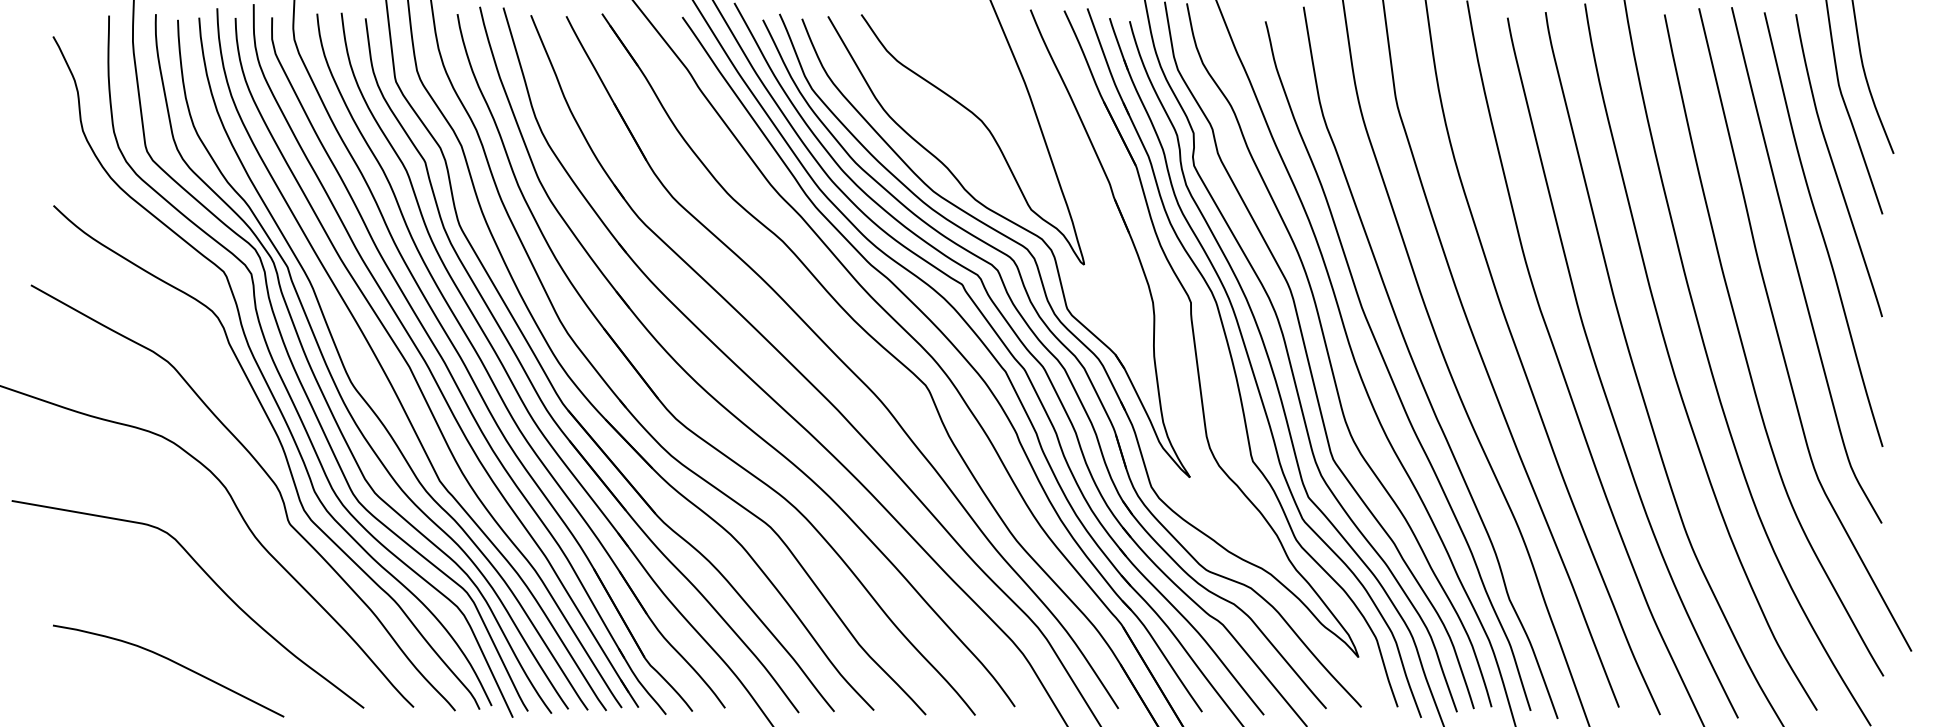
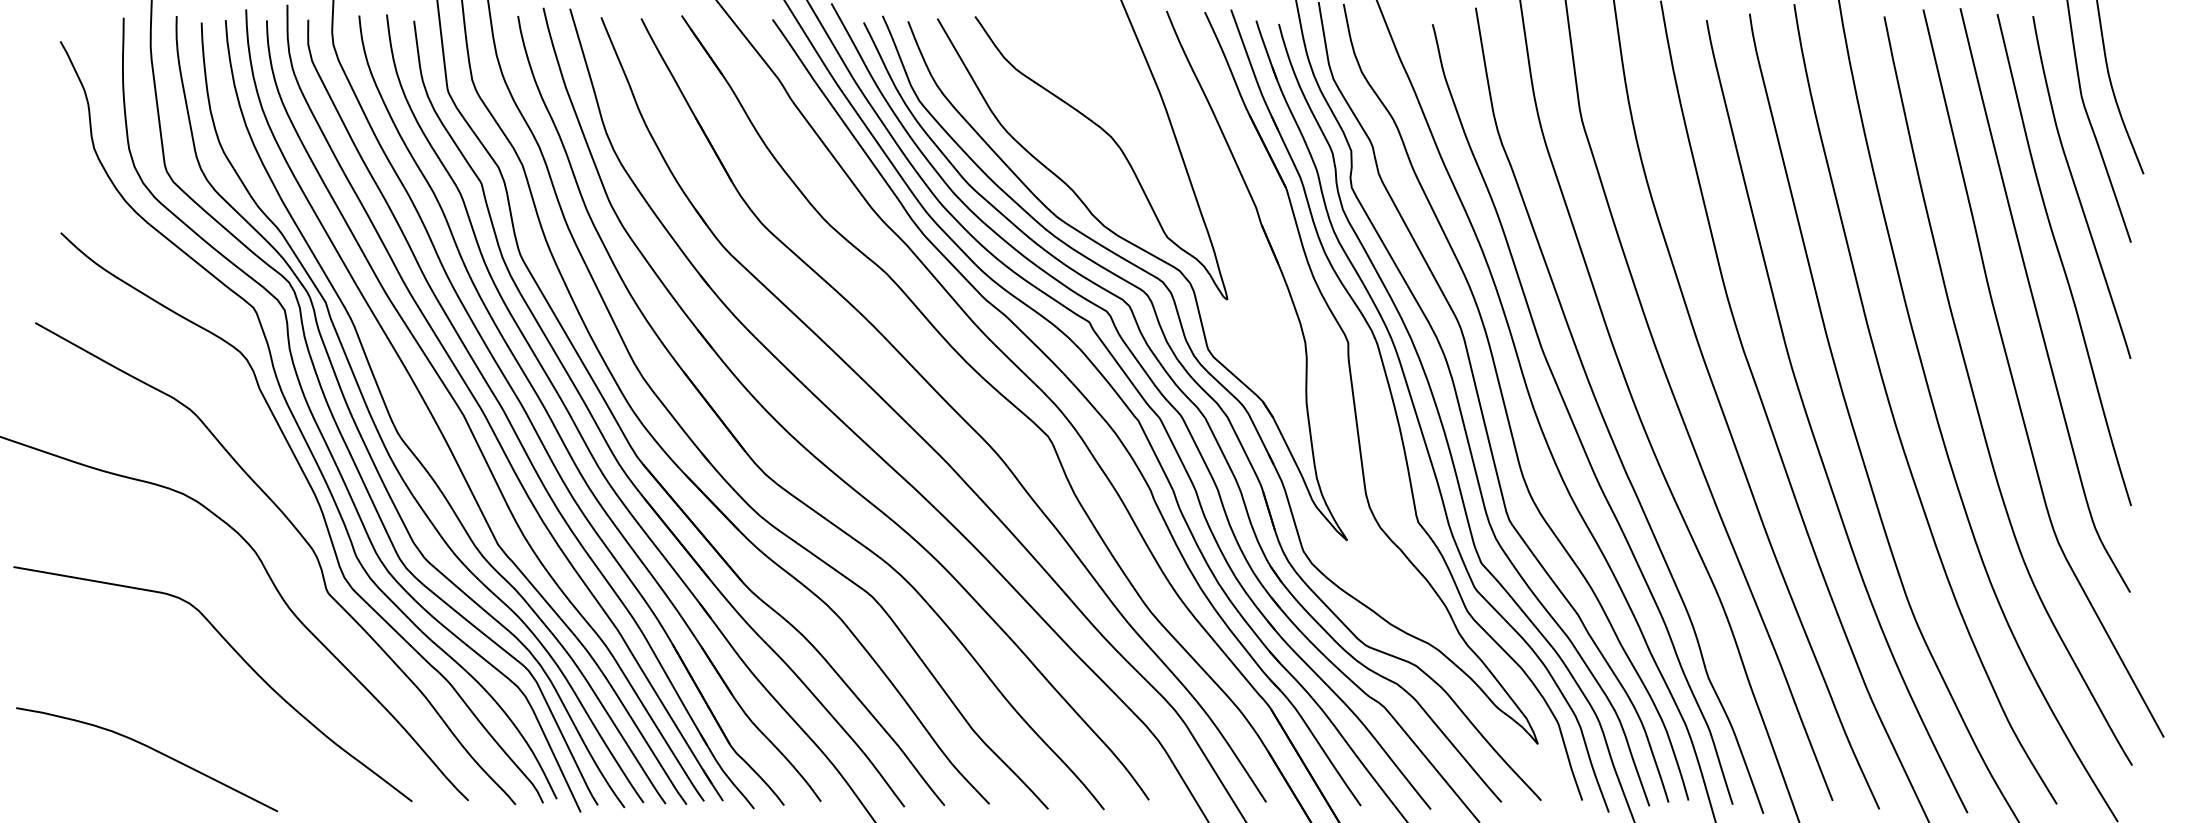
curve: (172, 662) -> (151, 749), moved

